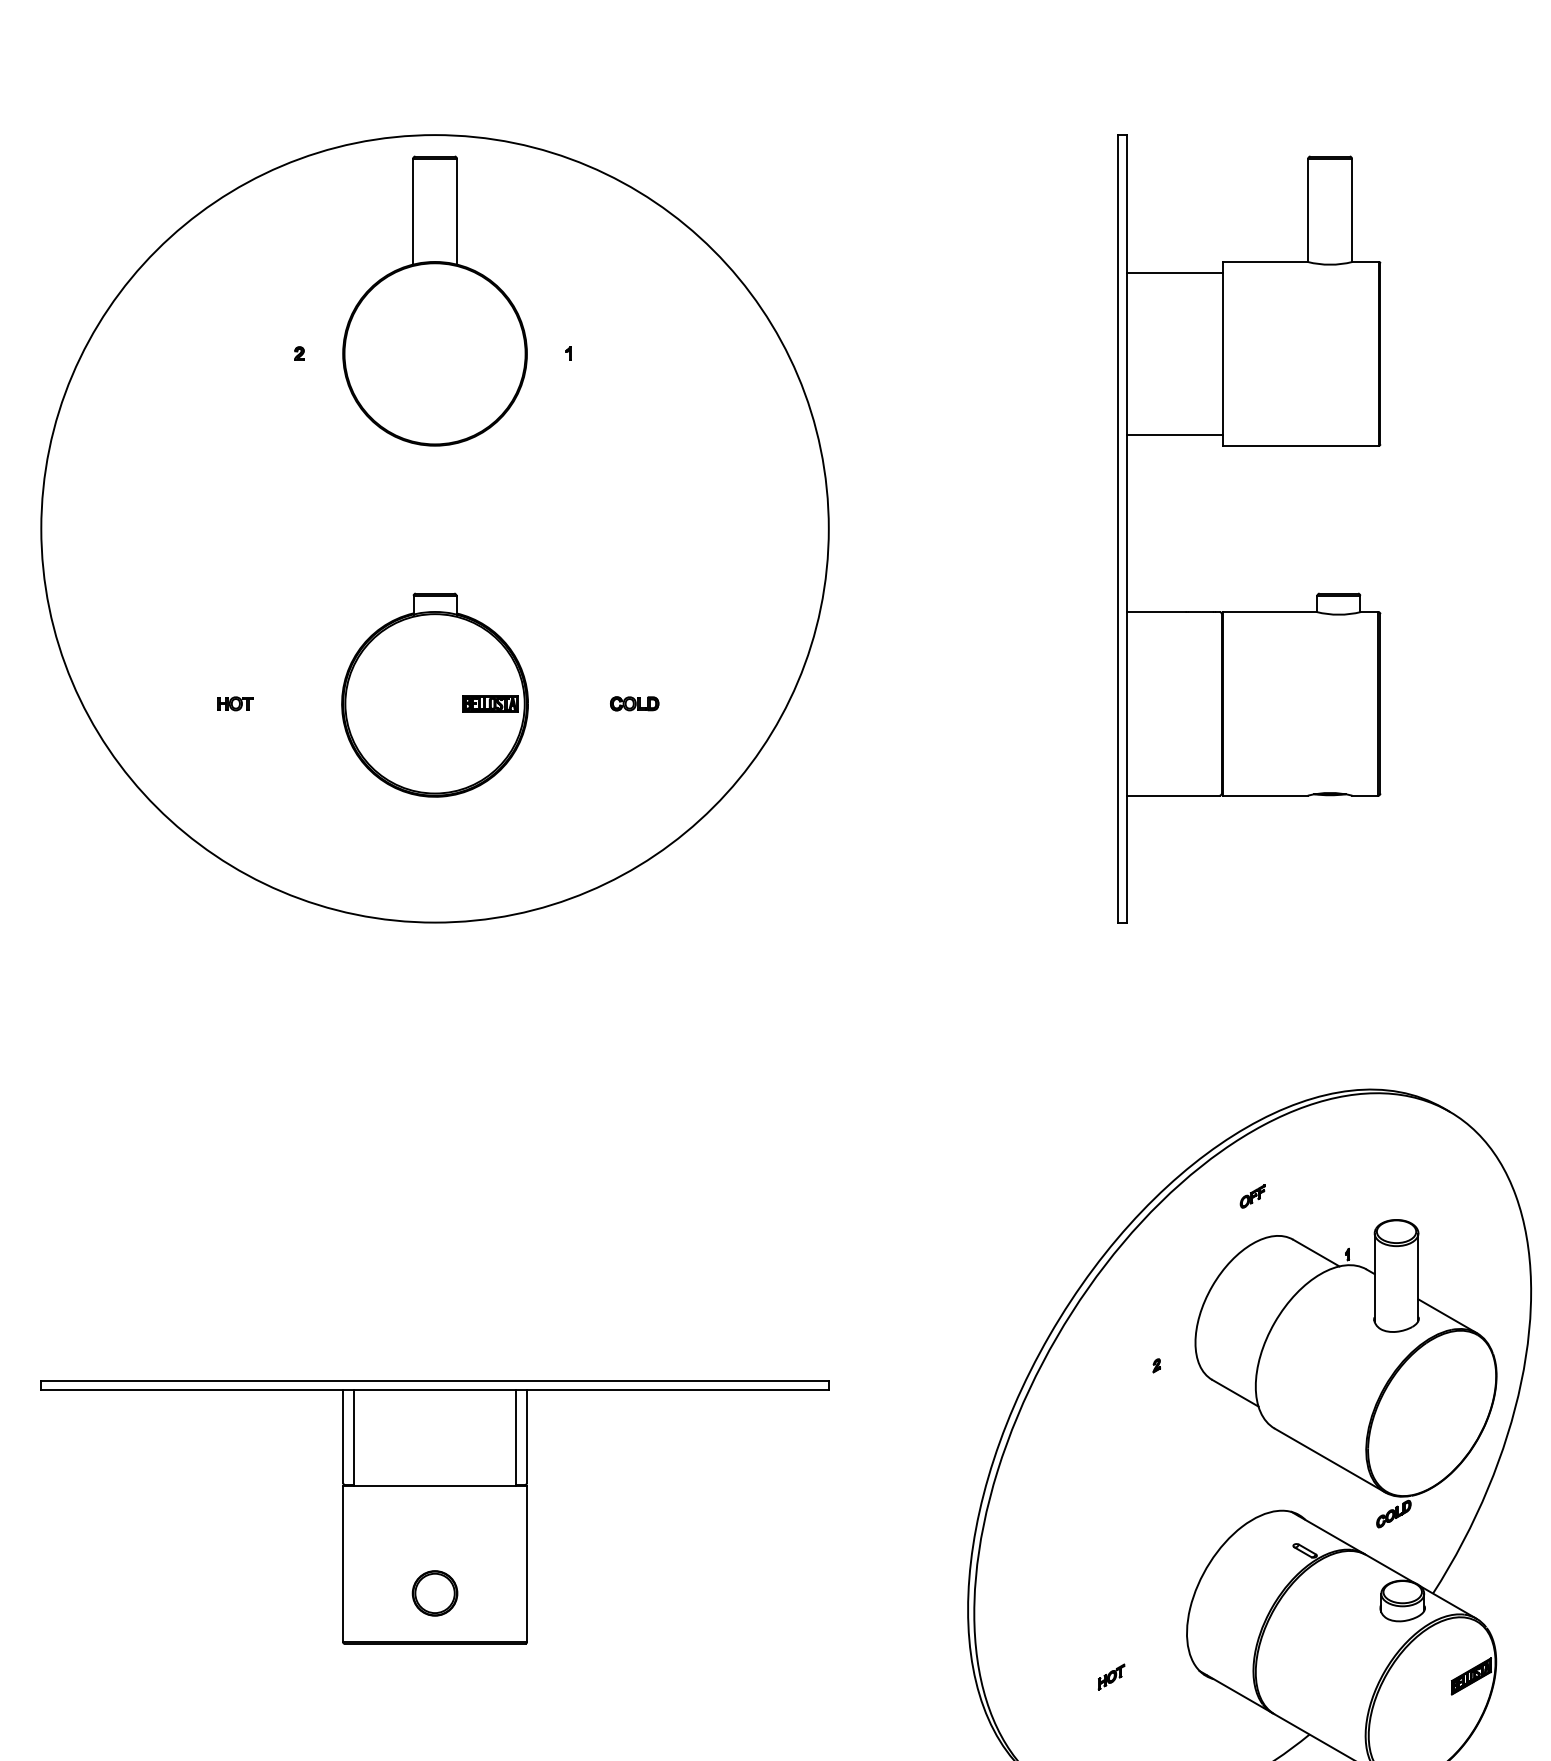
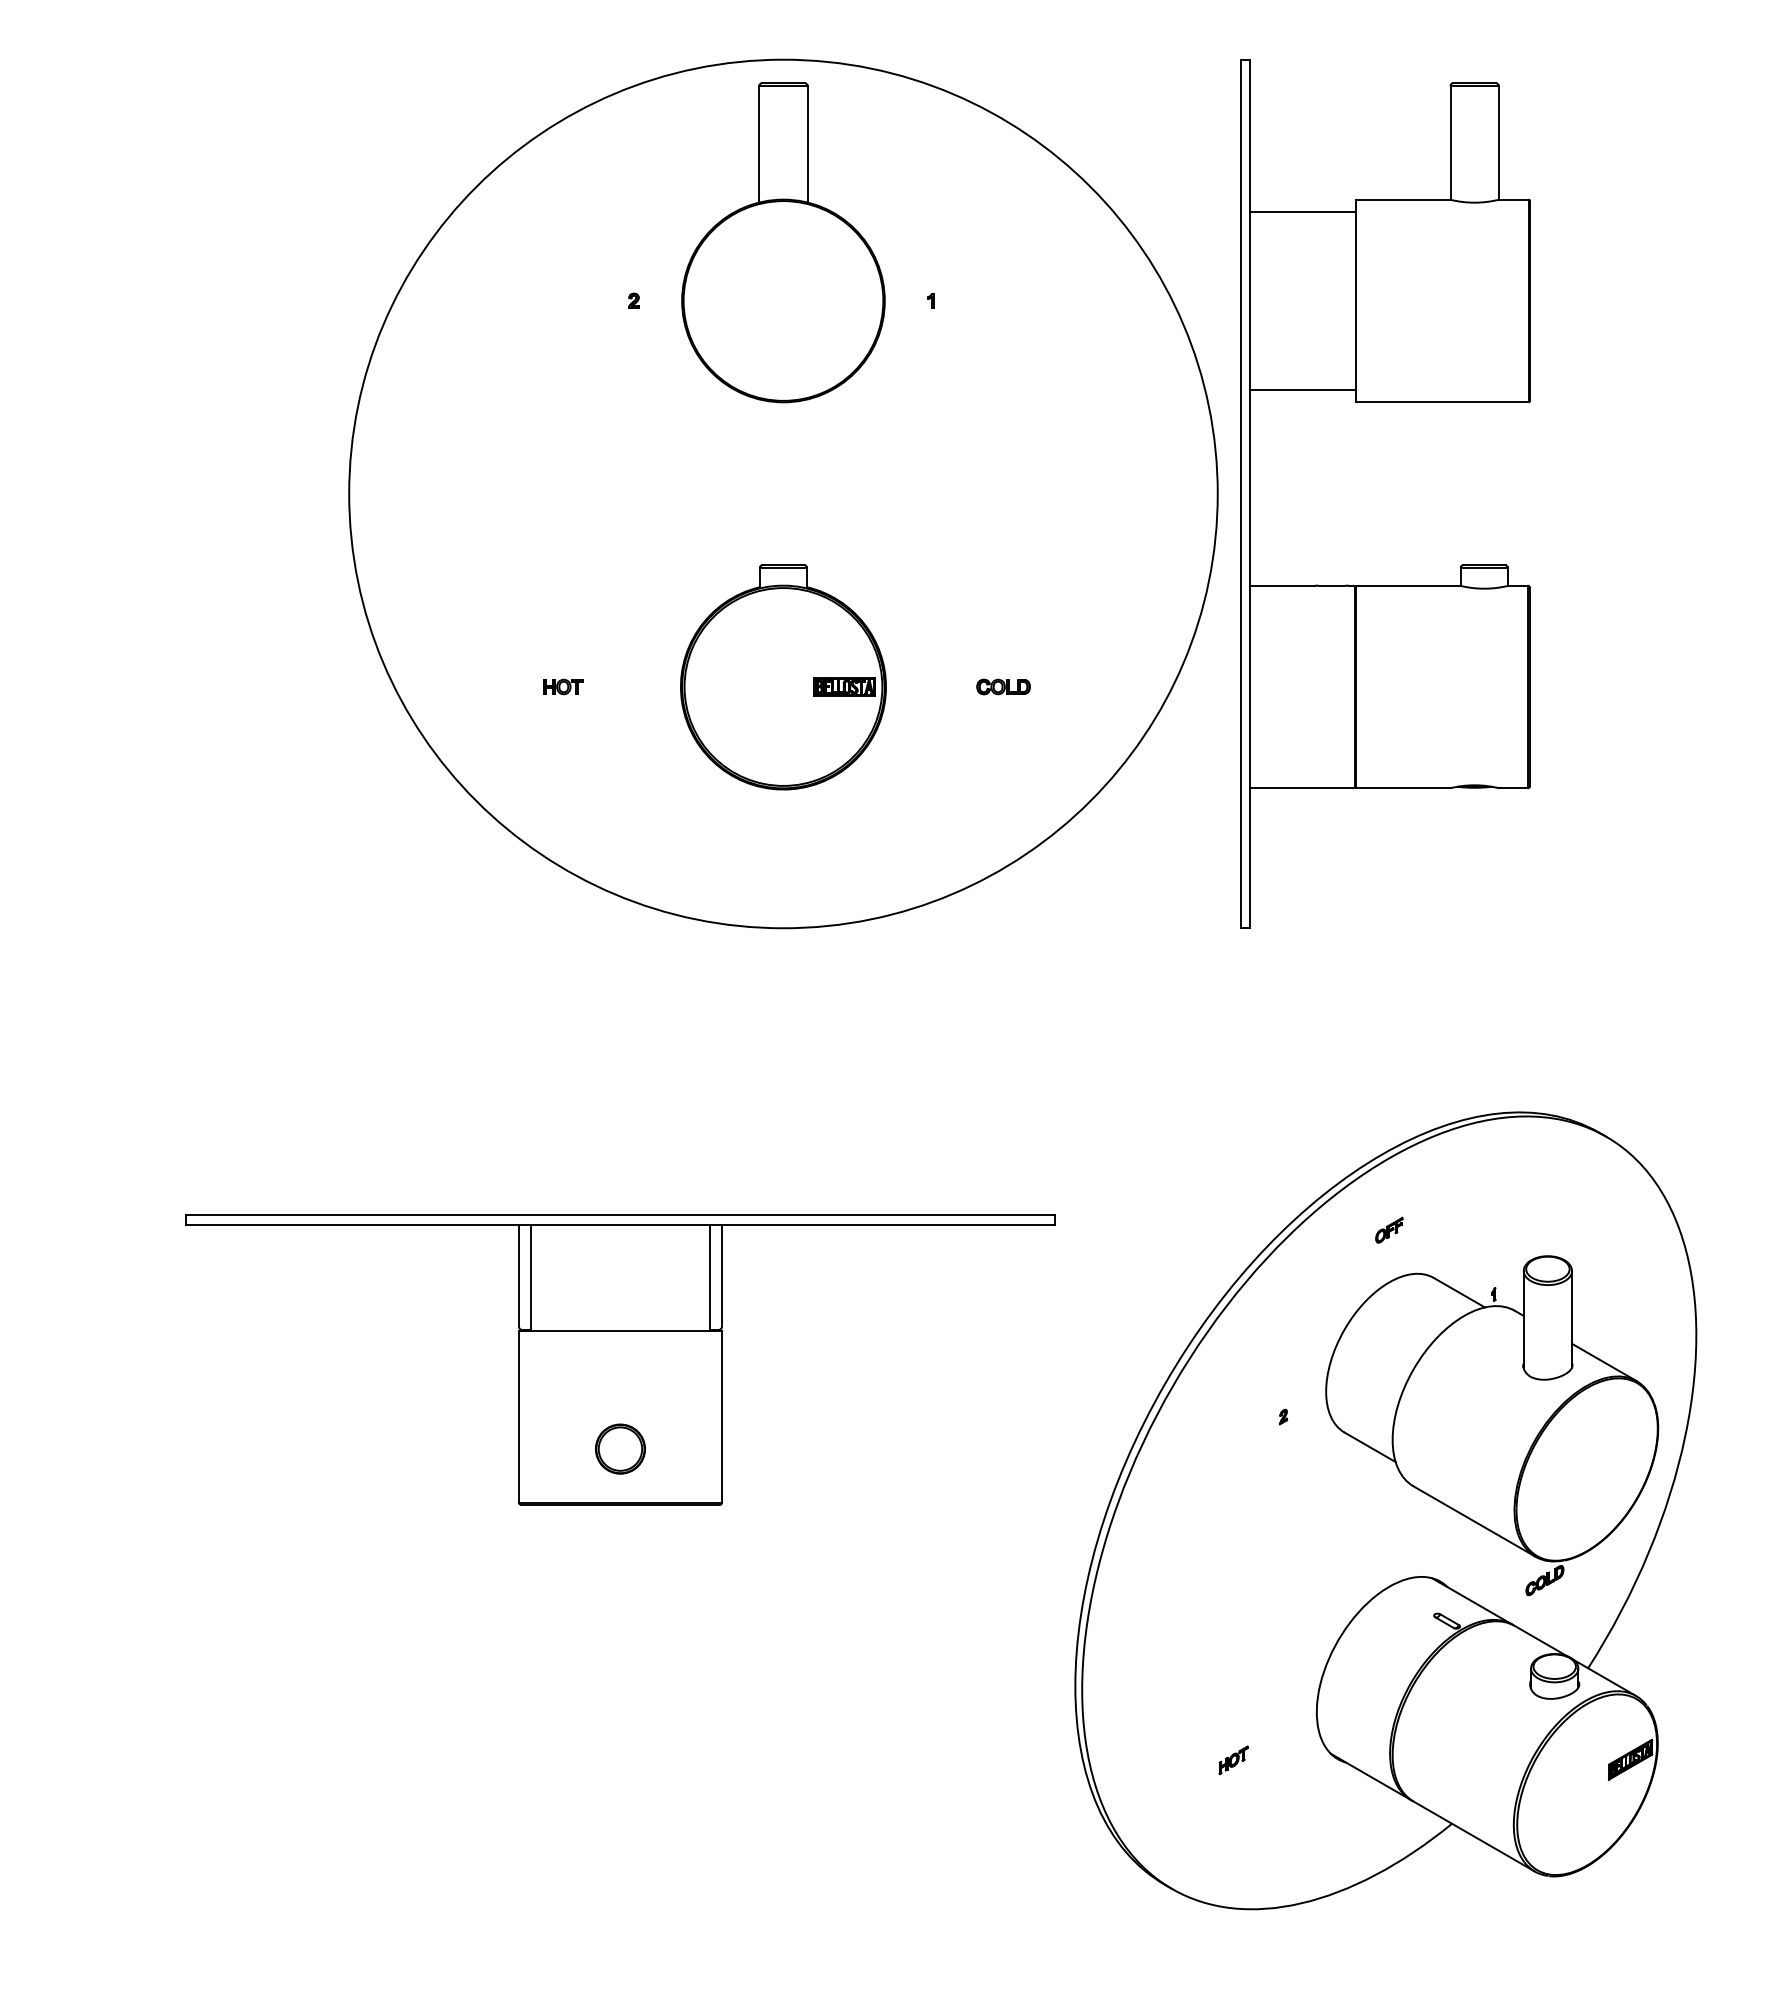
part: (435, 528) -> (783, 493), moved
part: (435, 1512) -> (620, 1359), moved

